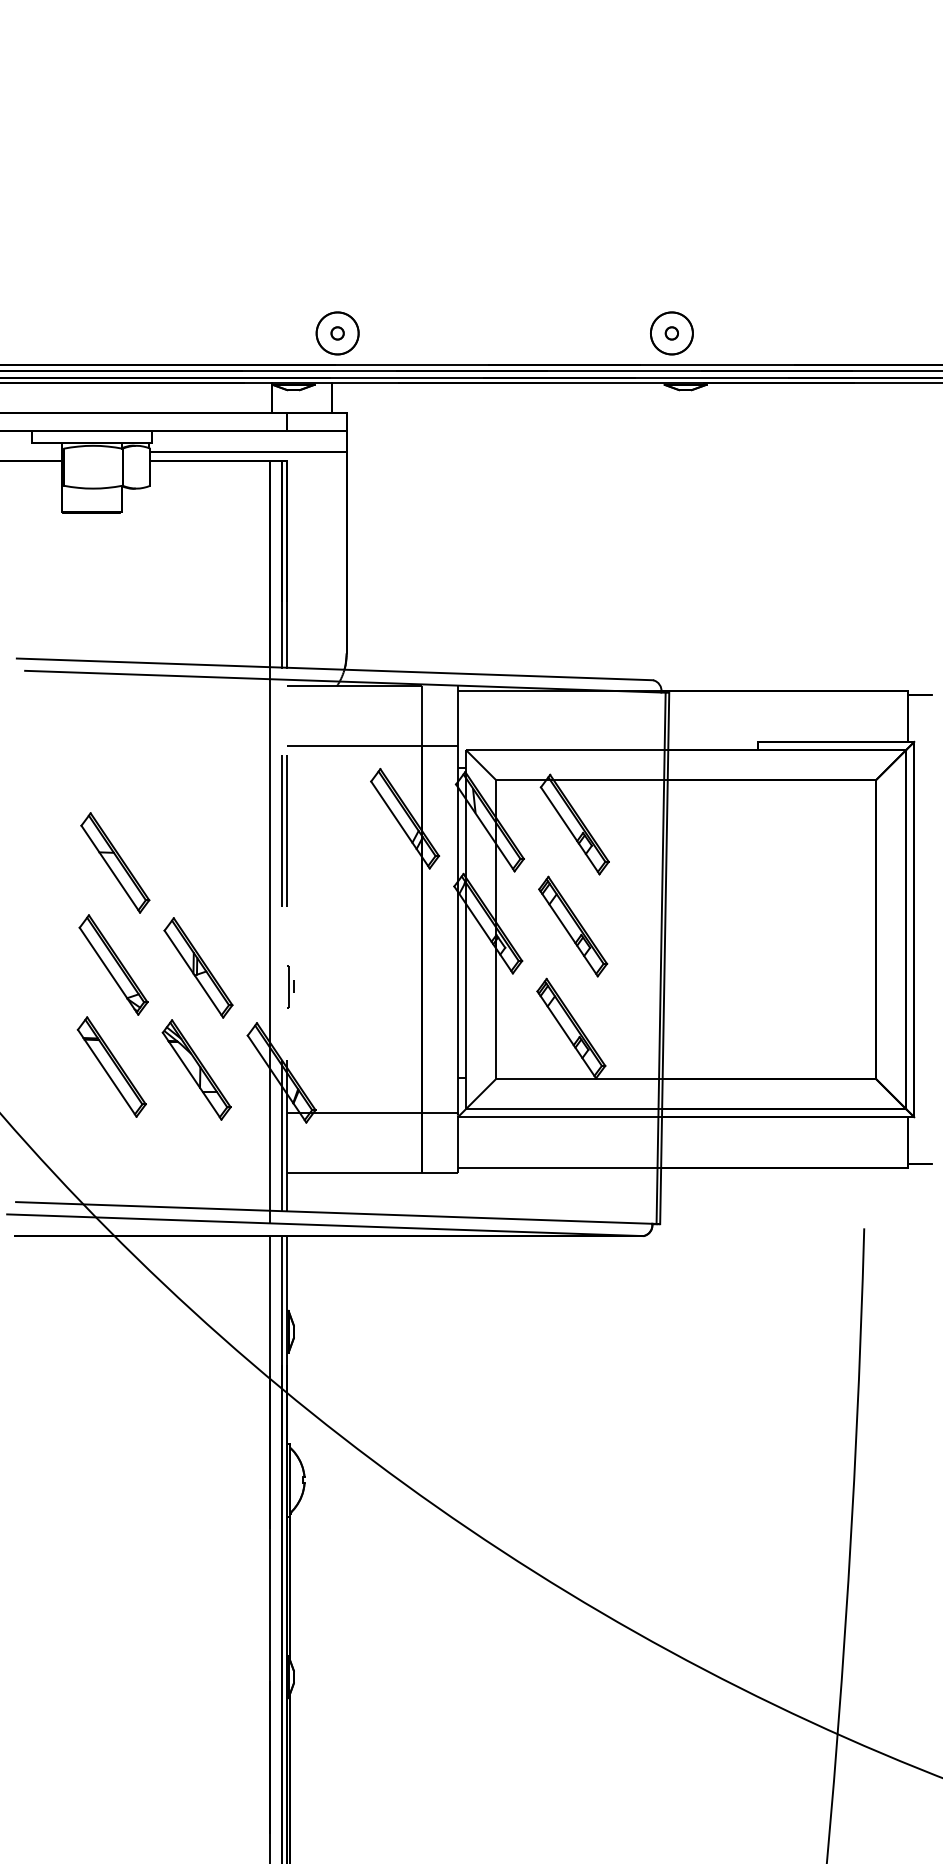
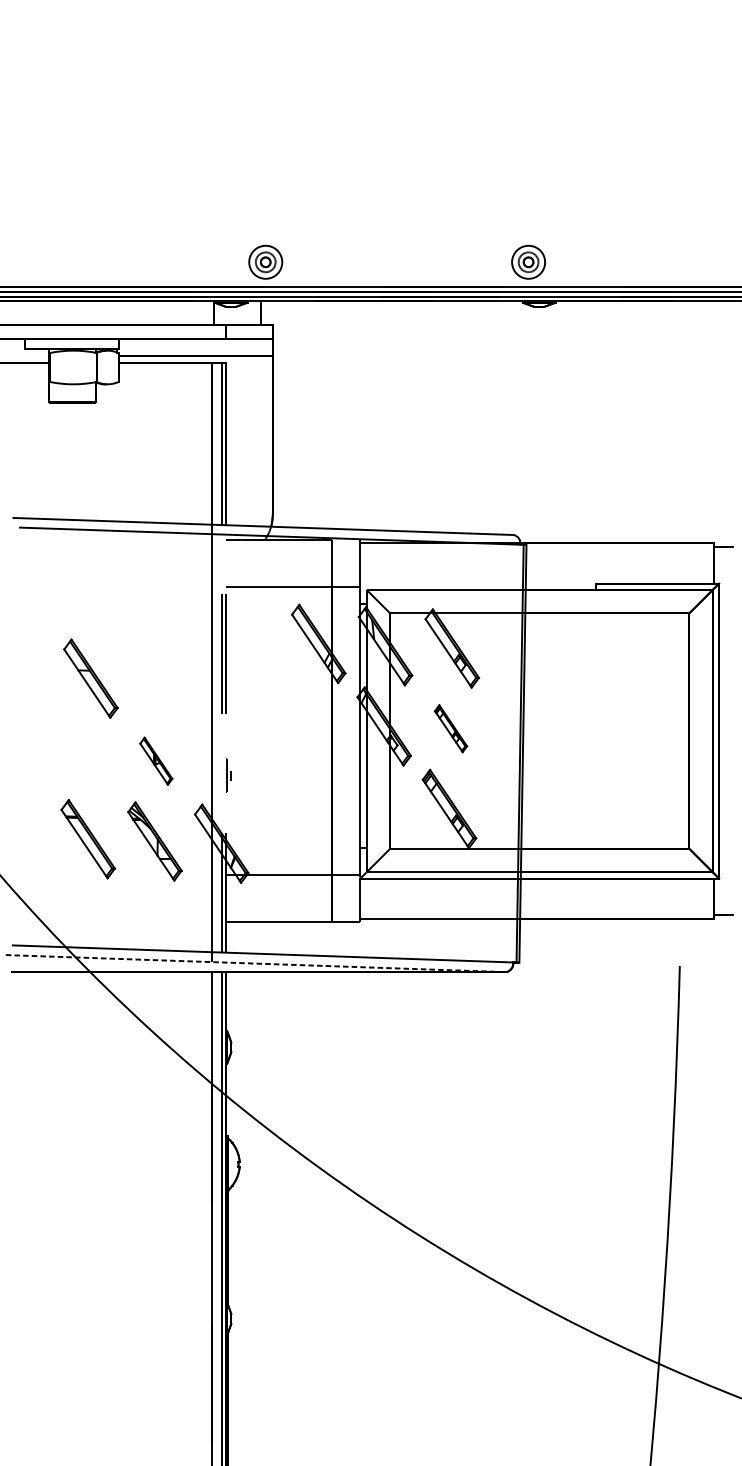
circle: (337, 333) -> (265, 262), size x0.6
circle: (671, 333) -> (528, 262), size x0.6
part: (573, 926) -> (451, 728), size x0.6
part: (113, 964) -> (89, 758), removed
part: (198, 967) -> (156, 760), size x0.6
line: (325, 1225) -> (256, 963), solid -> dashed

